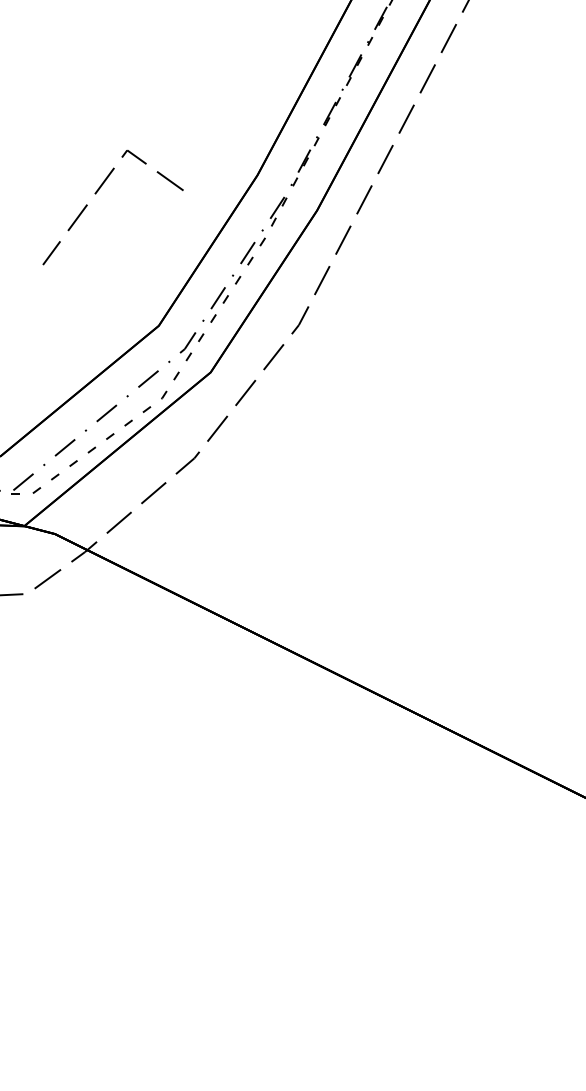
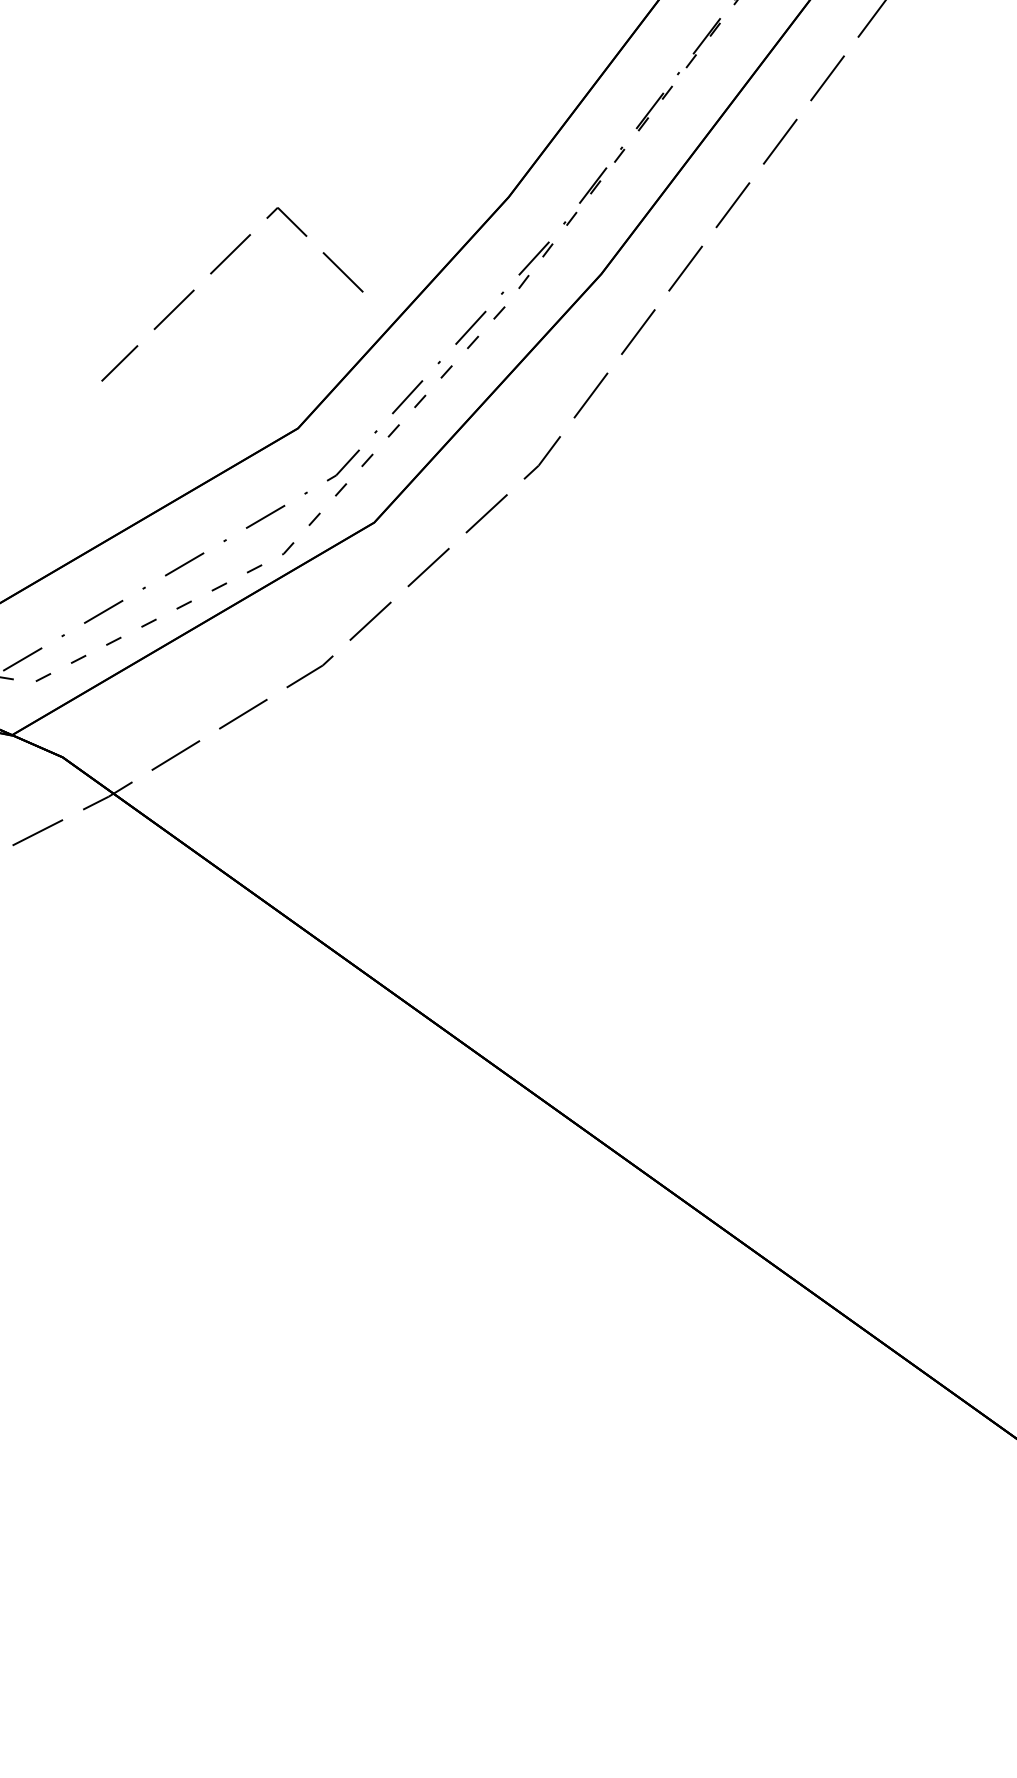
line: (97, 192) -> (215, 271), moved

